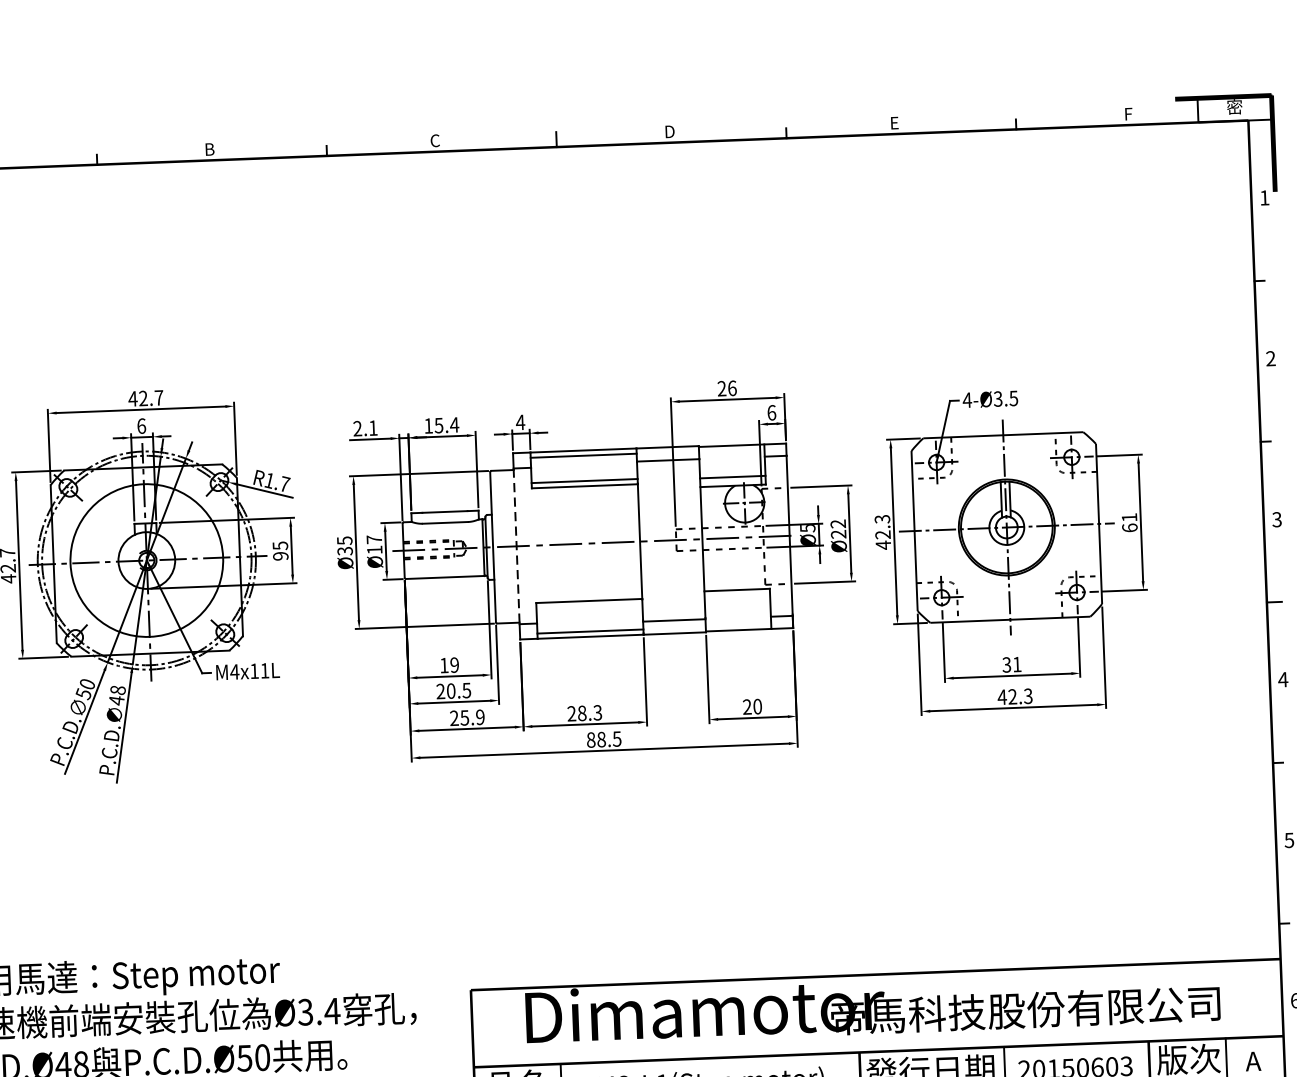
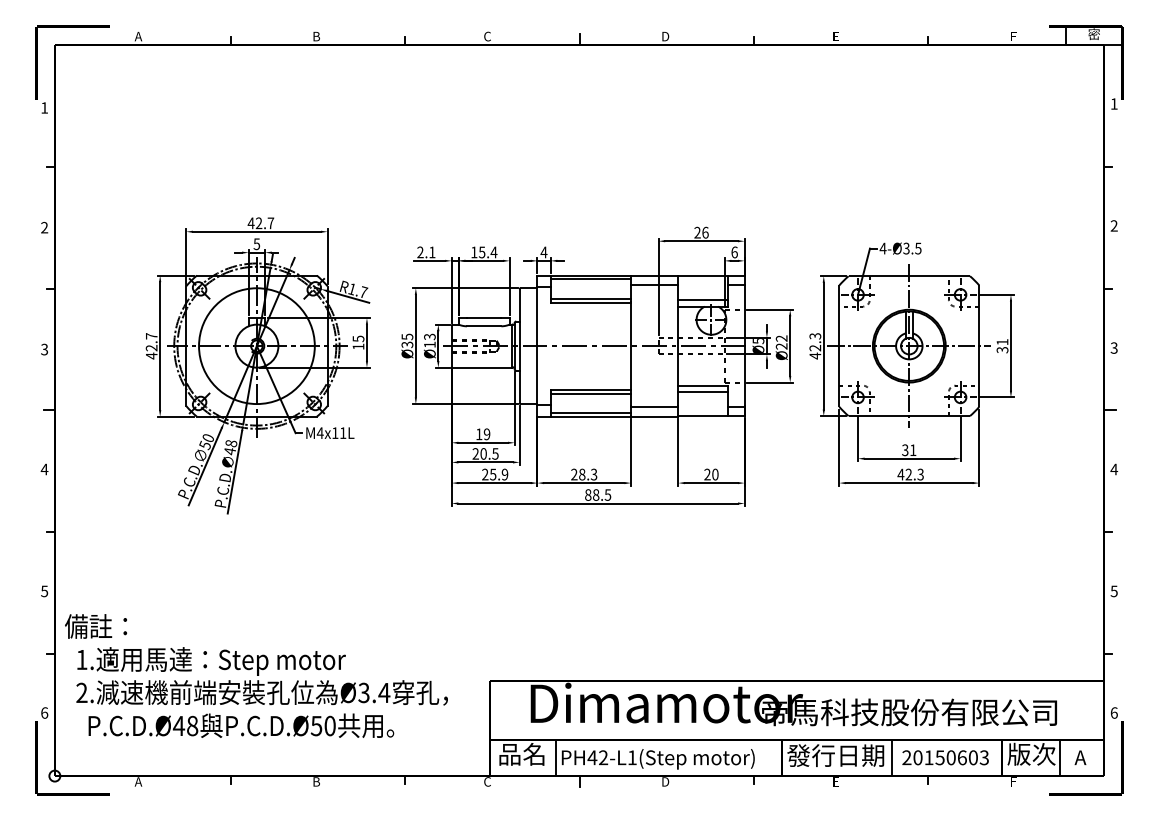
text: (141, 425) -> (256, 243), 6 -> 5
text: (1129, 527) -> (1002, 349), 61 -> 31
text: (373, 539) -> (429, 336), Ø17 -> Ø13
line: (516, 546) -> (537, 346), dashed -> solid
text: (280, 555) -> (358, 346), 95 -> 15
line: (737, 599) -> (703, 392), added
line: (588, 606) -> (590, 393), added

